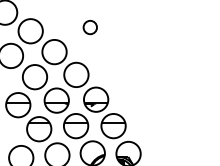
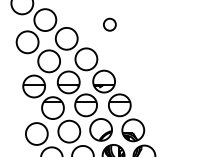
part: (89, 27) -> (109, 24), moved

